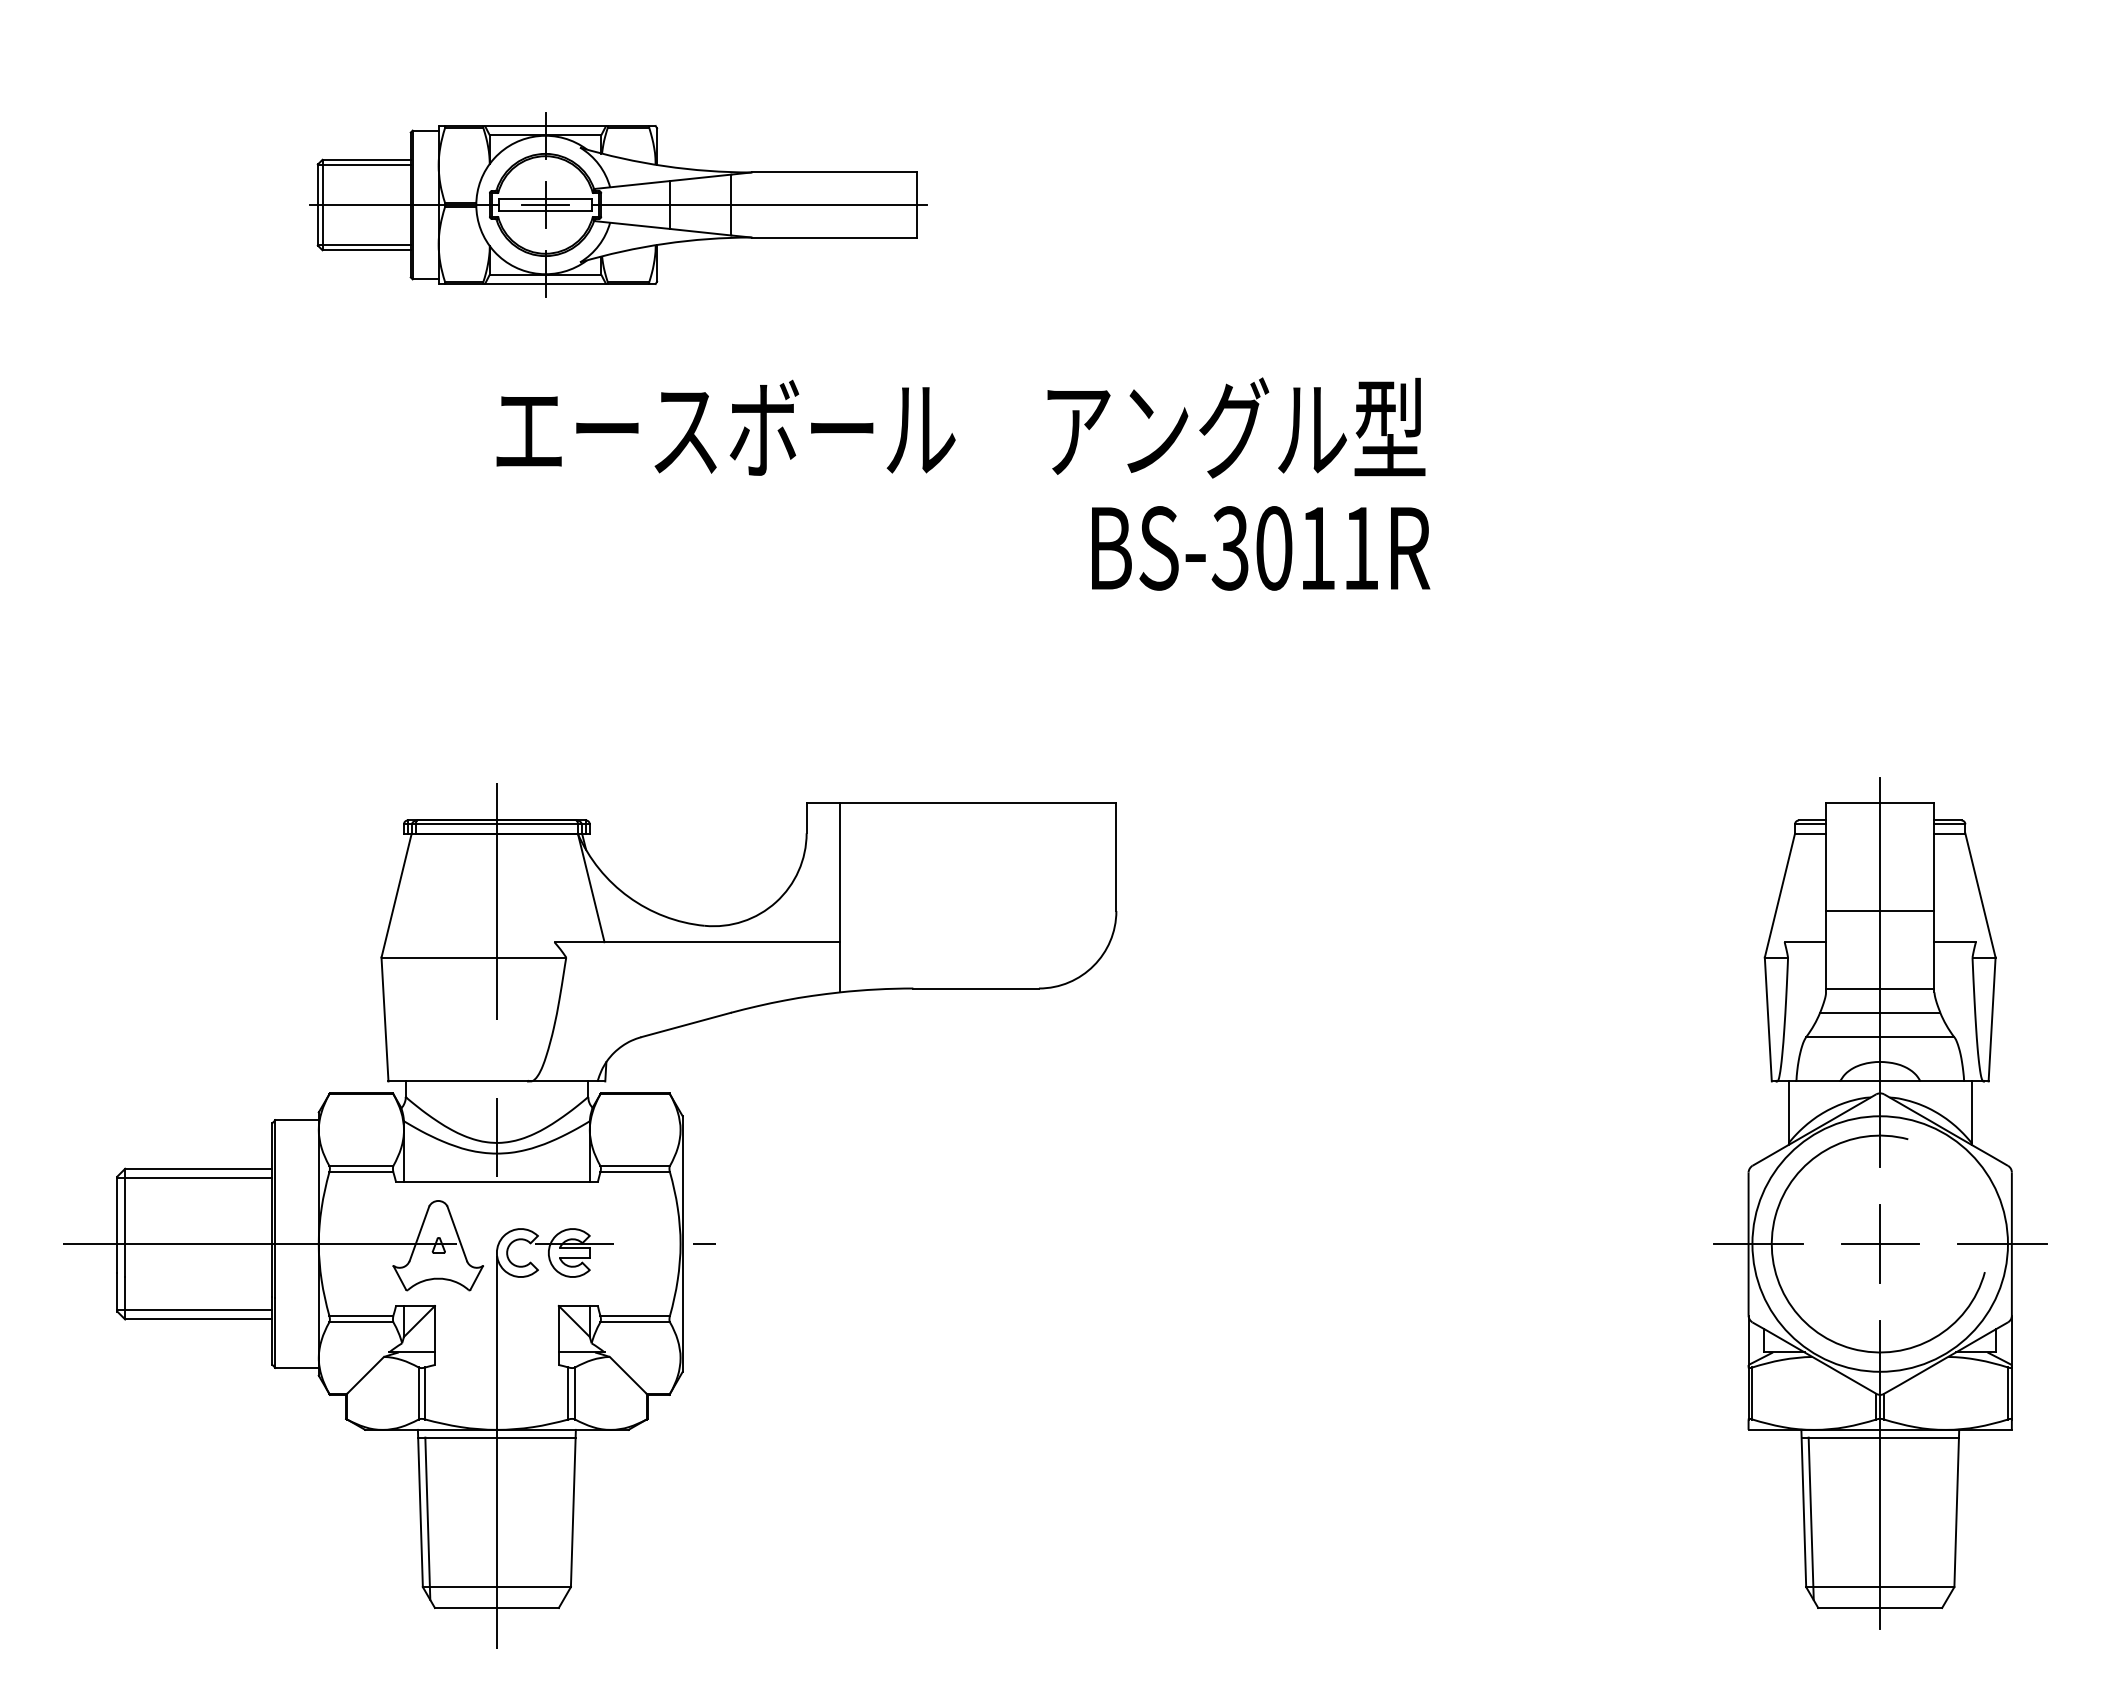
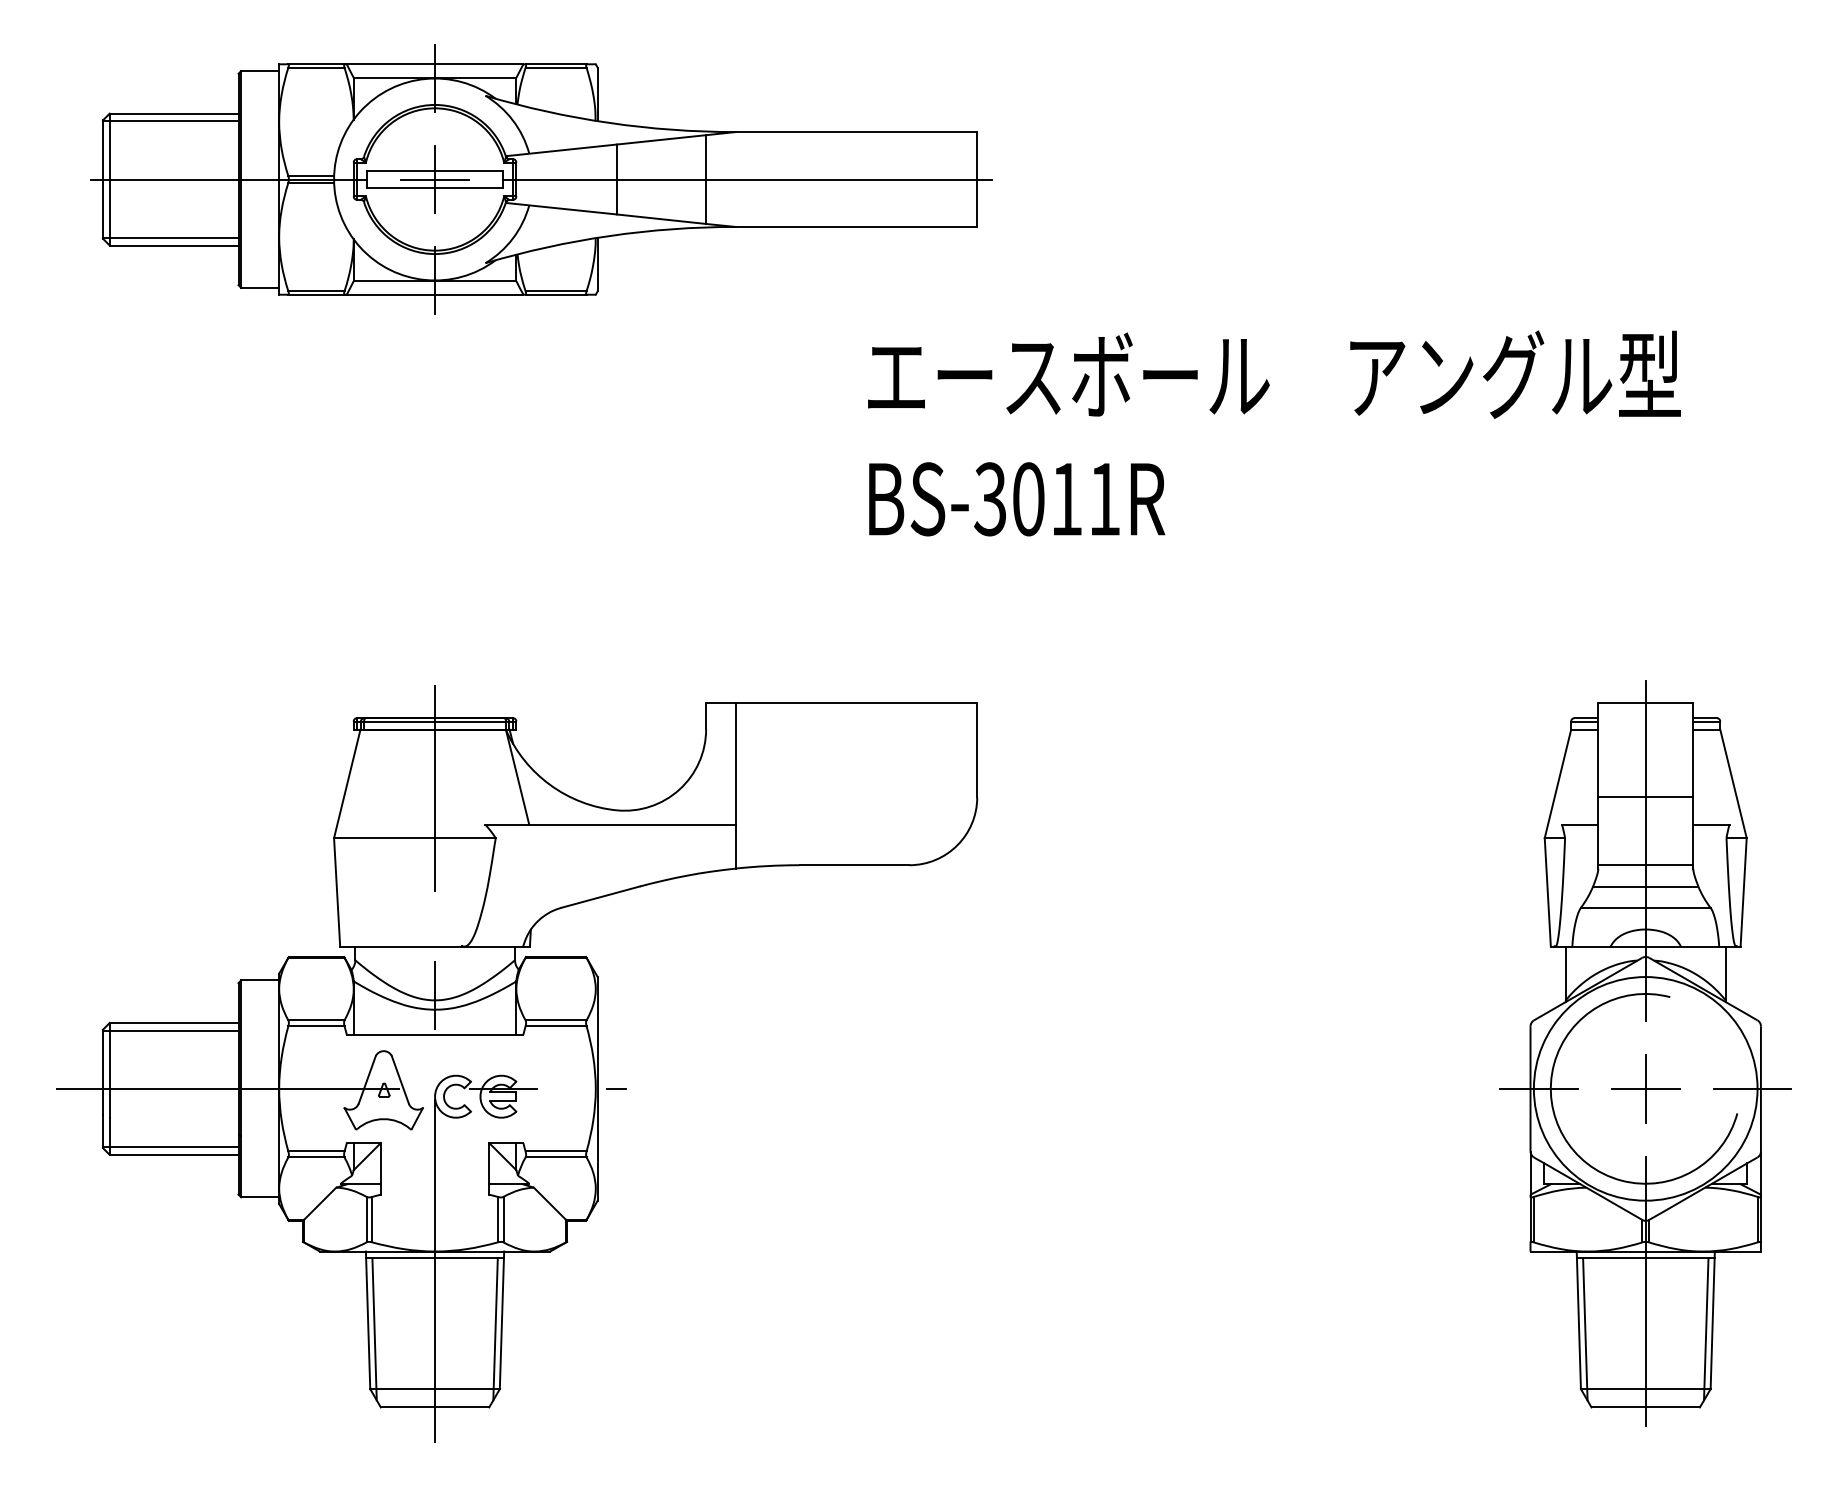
part: (618, 204) -> (541, 179), size x1.67
text: (960, 427) -> (1274, 374), moved
text: (1261, 548) -> (1017, 499), moved
line: (565, 1518) -> (495, 1329), added
line: (1948, 1518) -> (1705, 1329), added

